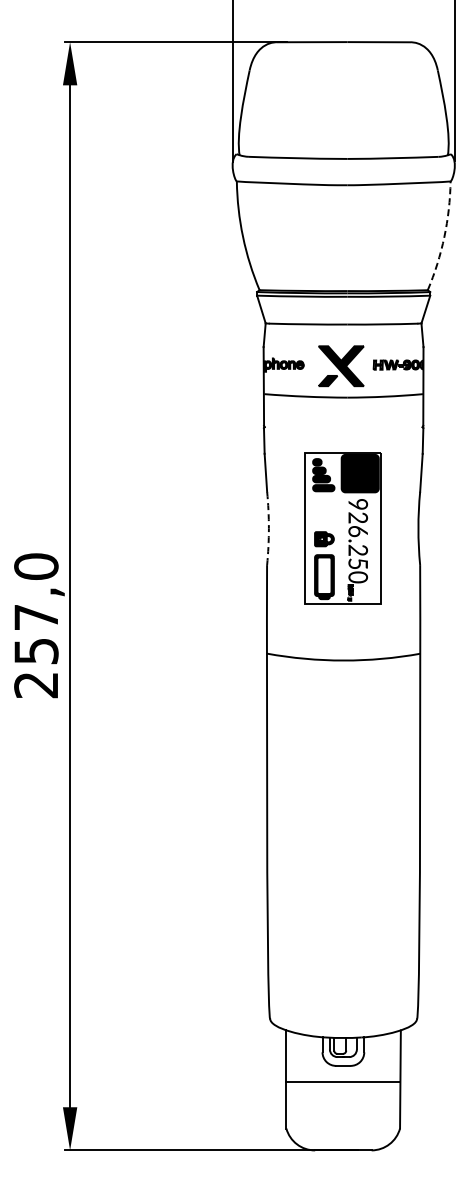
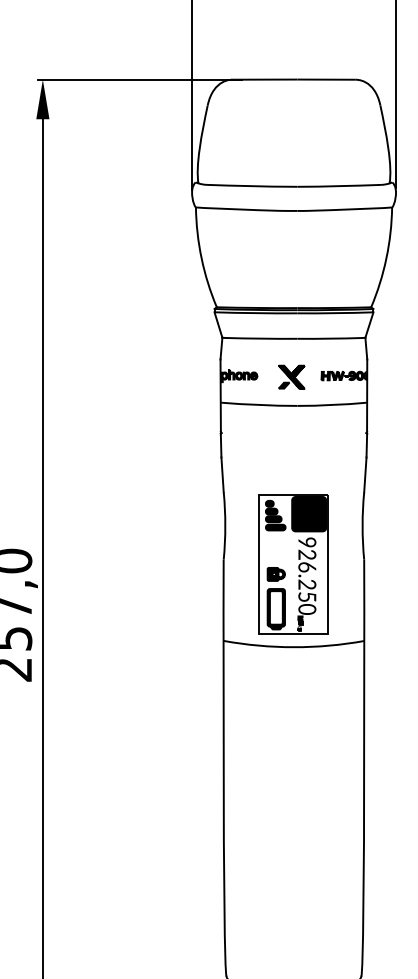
arc: (444, 236) -> (386, 257), dashed -> solid
part: (340, 366) -> (291, 377), size x0.62
arc: (268, 528) -> (224, 526), dashed -> solid
part: (342, 528) -> (292, 564), moved

